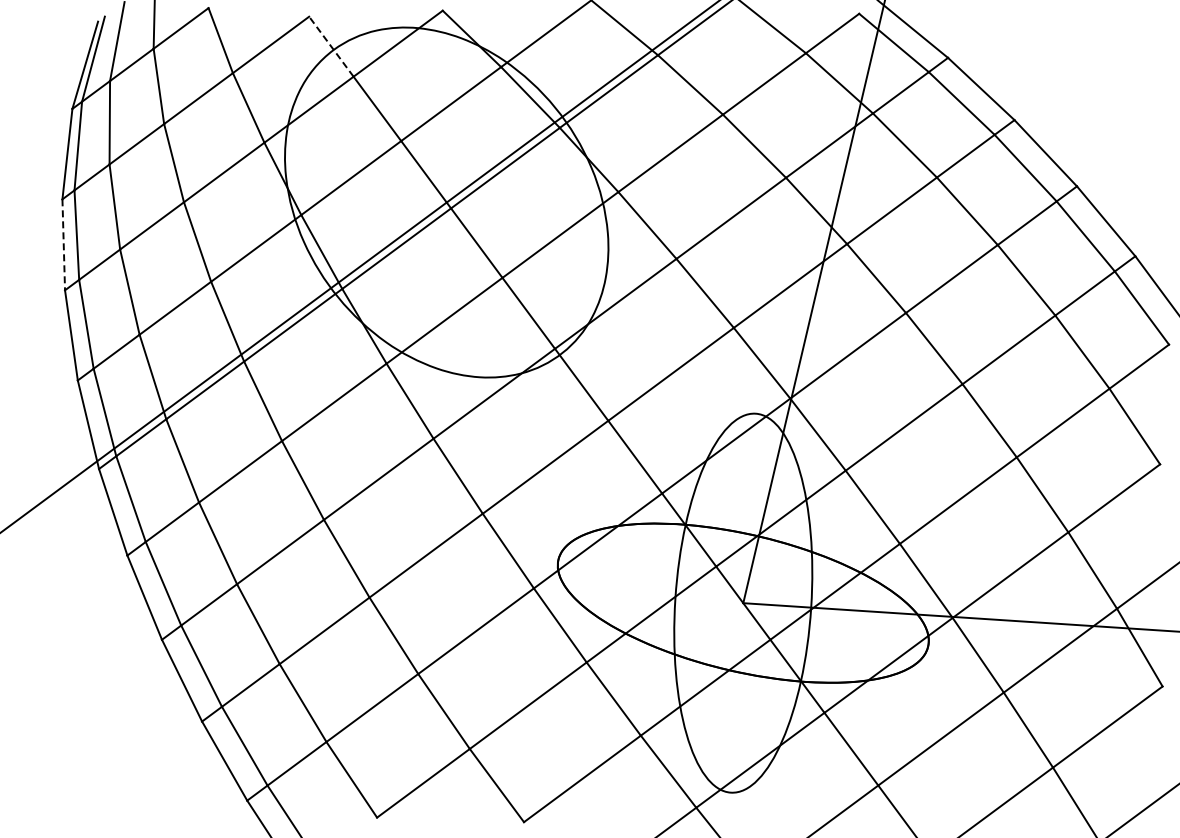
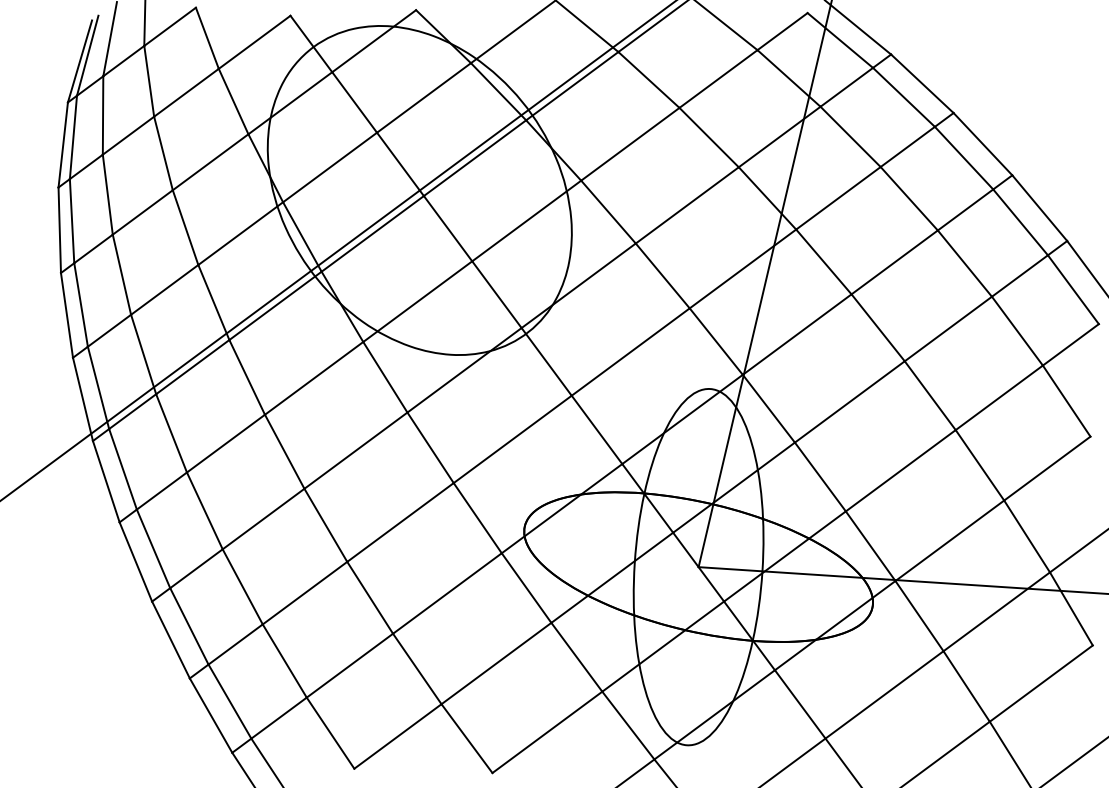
line: (331, 46) -> (311, 43), dashed -> solid
line: (63, 244) -> (59, 229), dashed -> solid

